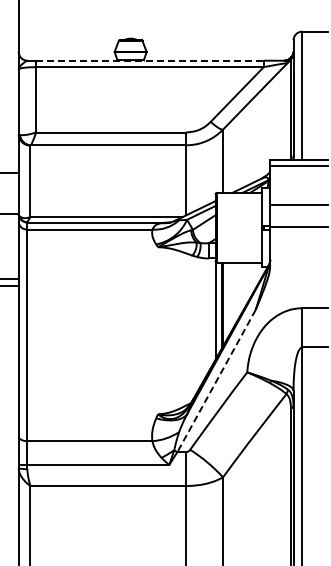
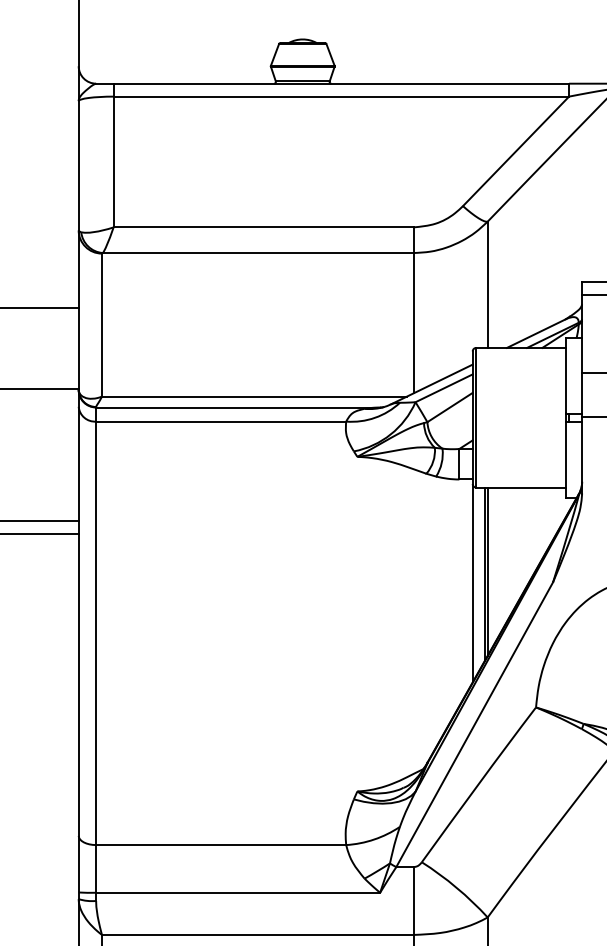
line: (149, 60) -> (340, 83), dashed -> solid
line: (216, 381) -> (474, 725), dashed -> solid

